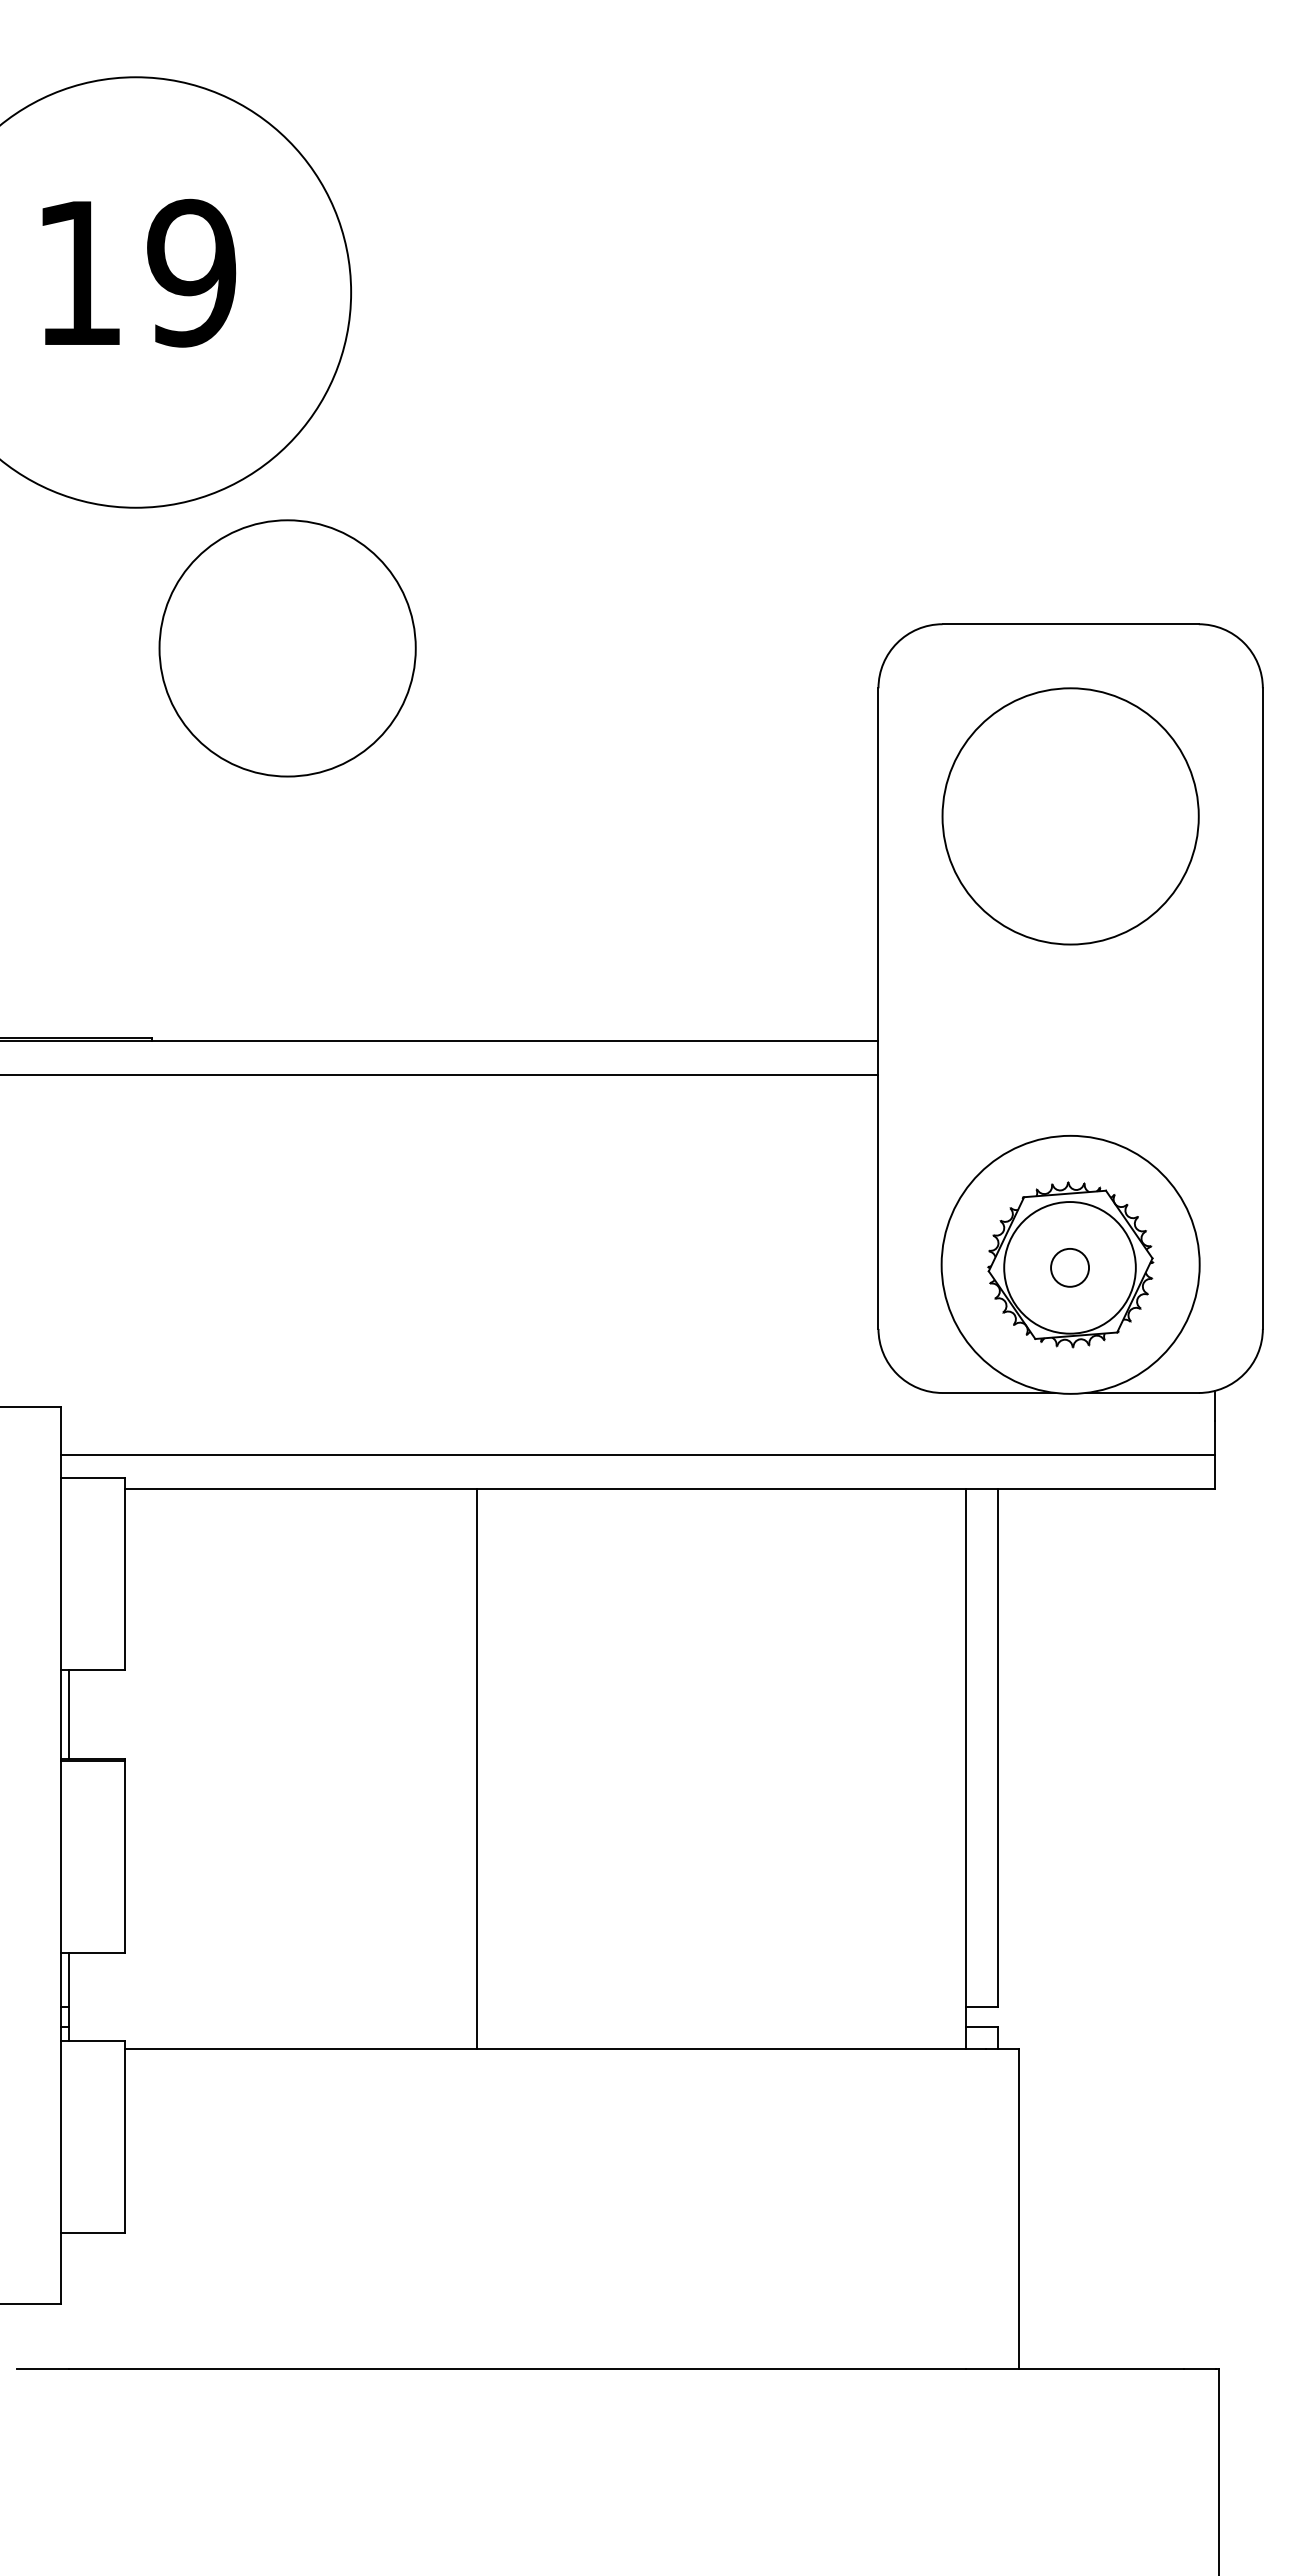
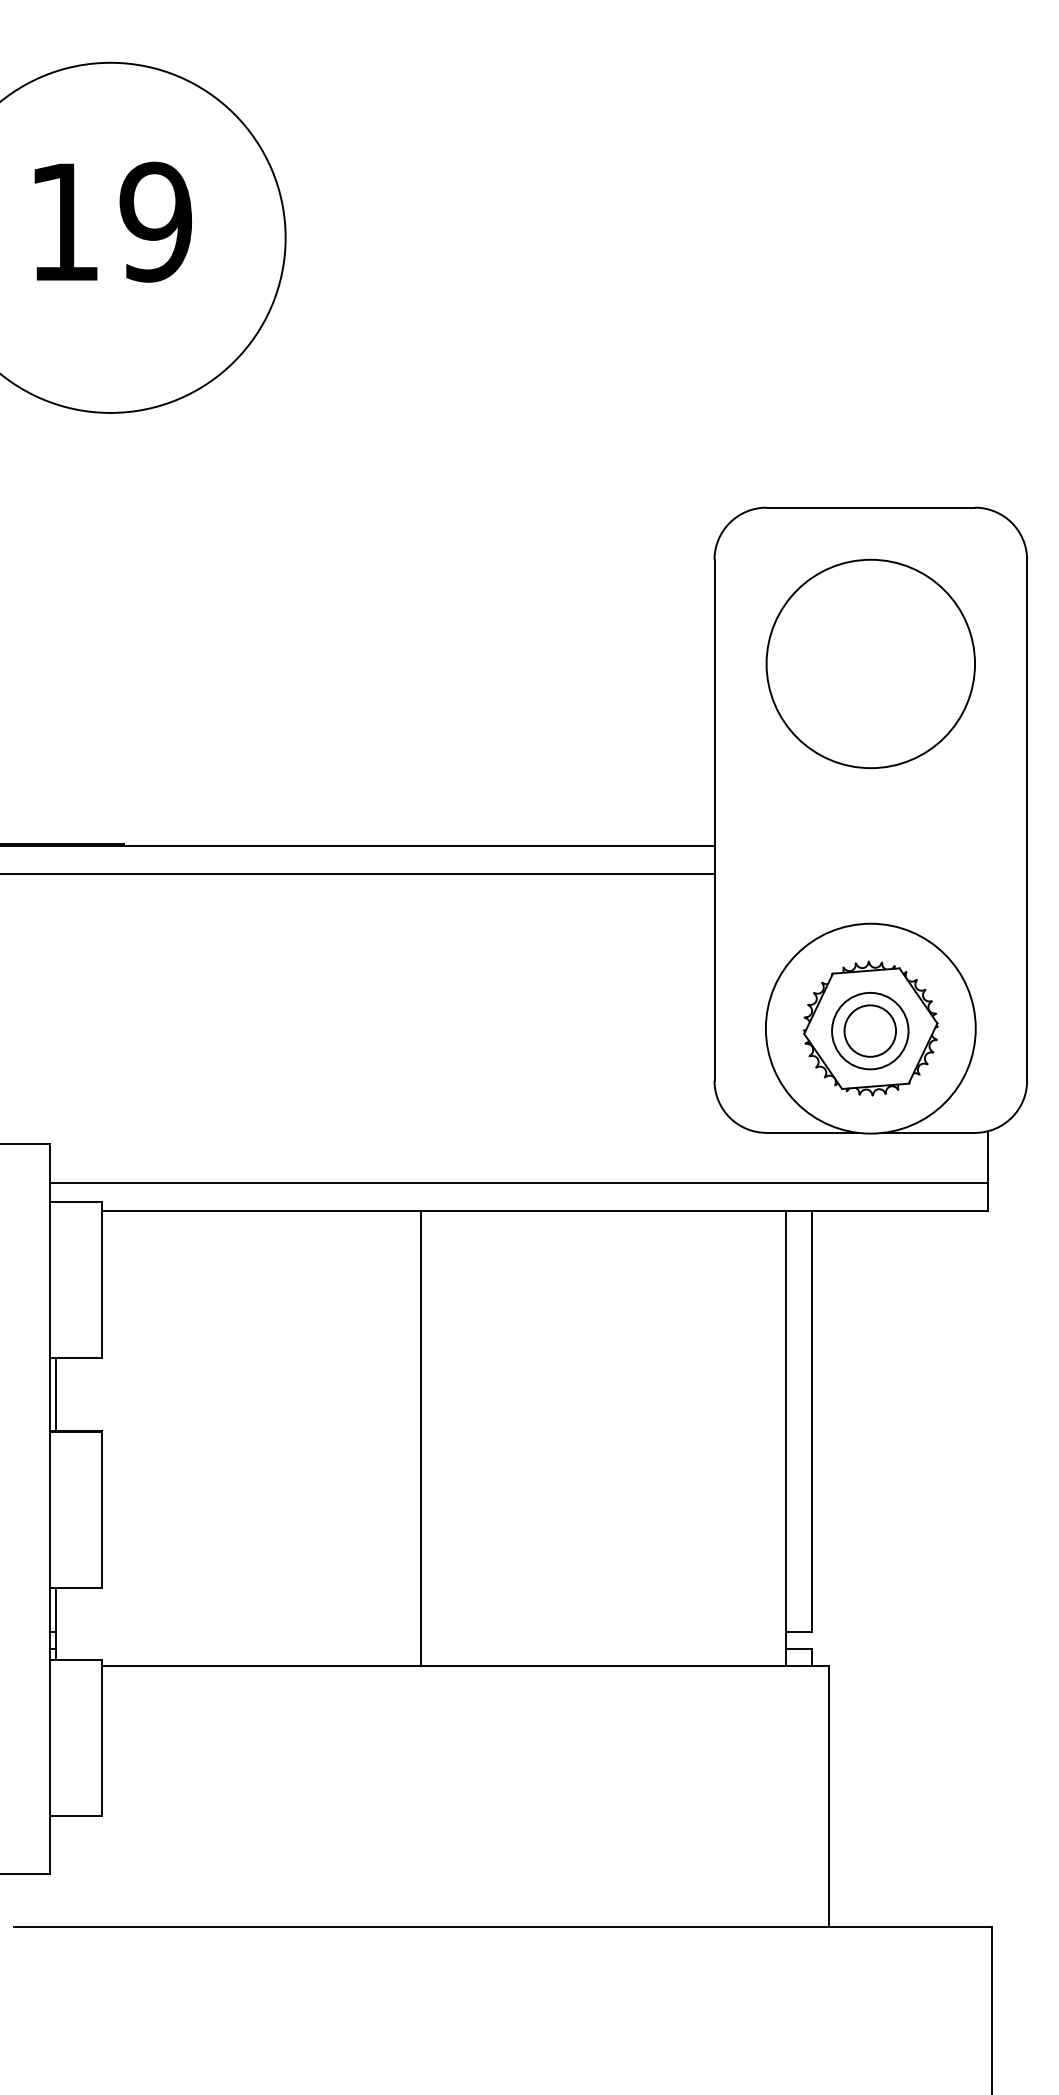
circle: (287, 648) -> (233, 527), removed
circle: (1069, 1267) -> (869, 1030), size x1.67
circle: (1070, 1267) -> (870, 1030), size x0.71
line: (476, 1769) -> (420, 1439), moved

